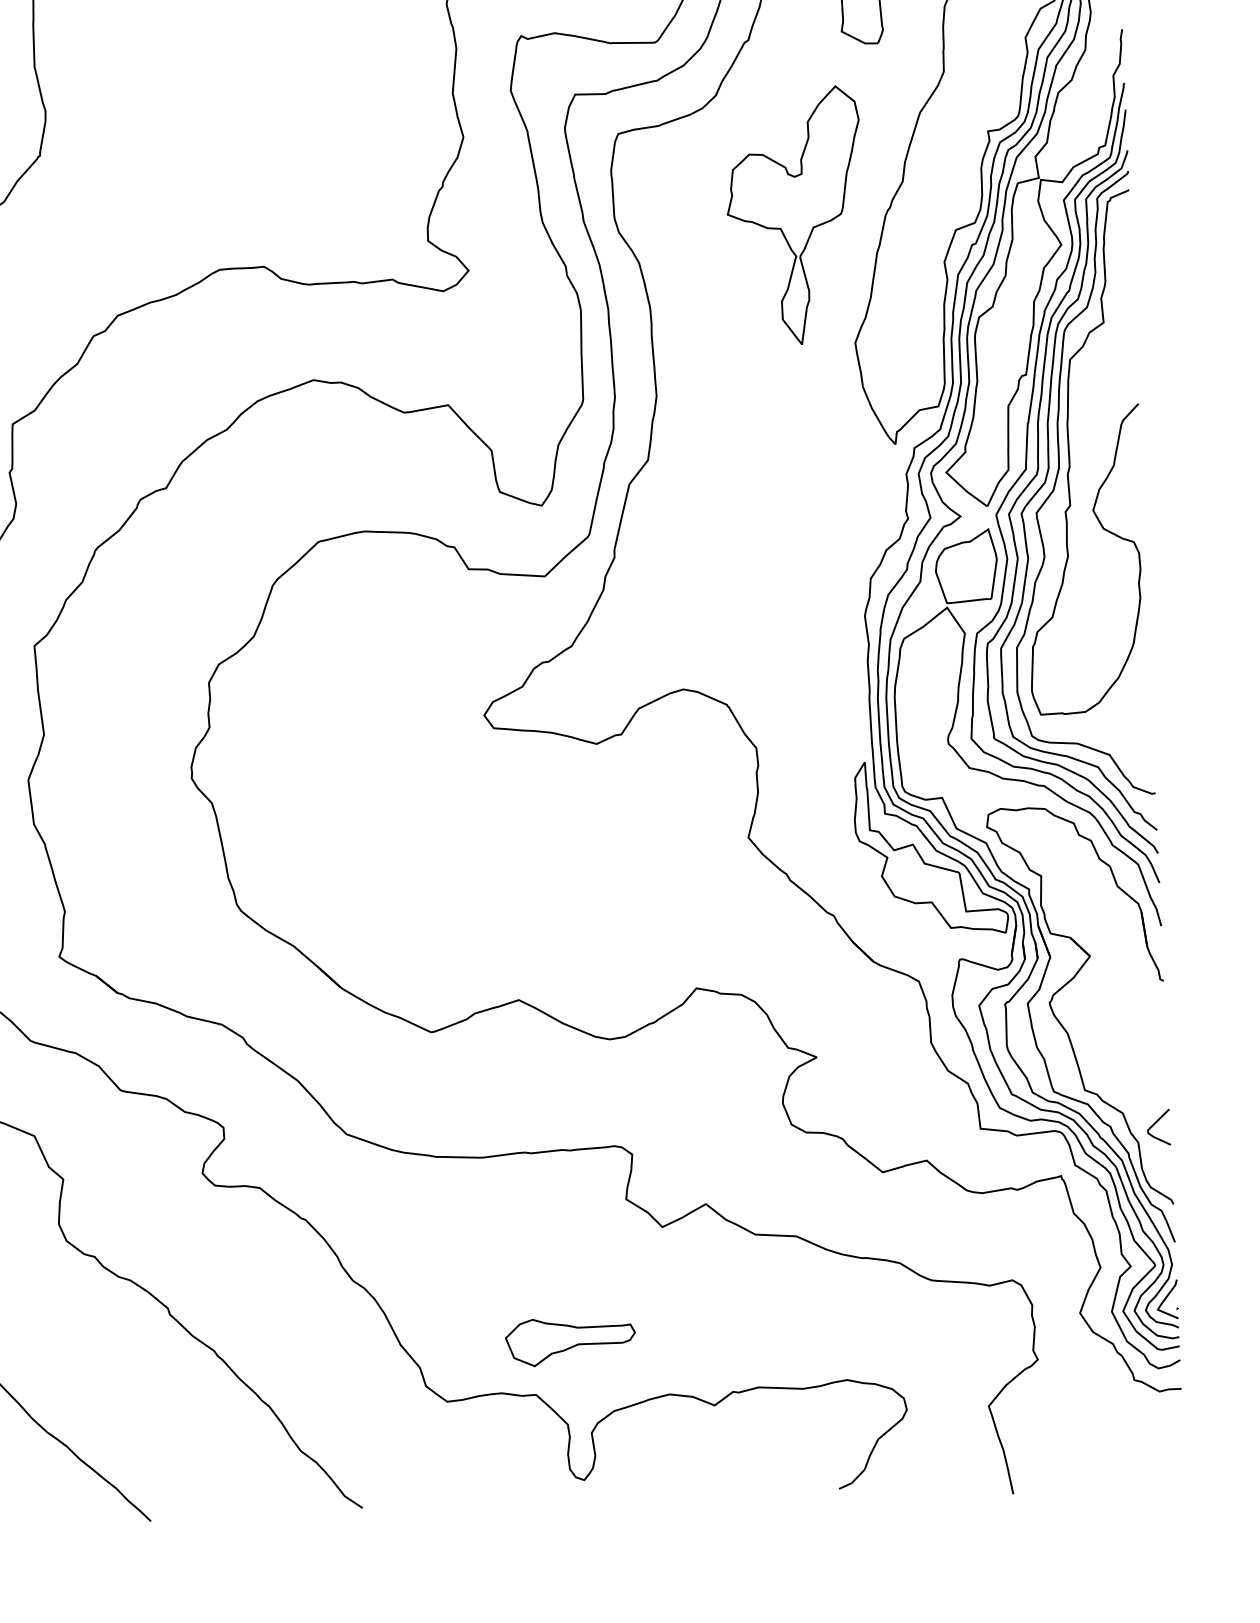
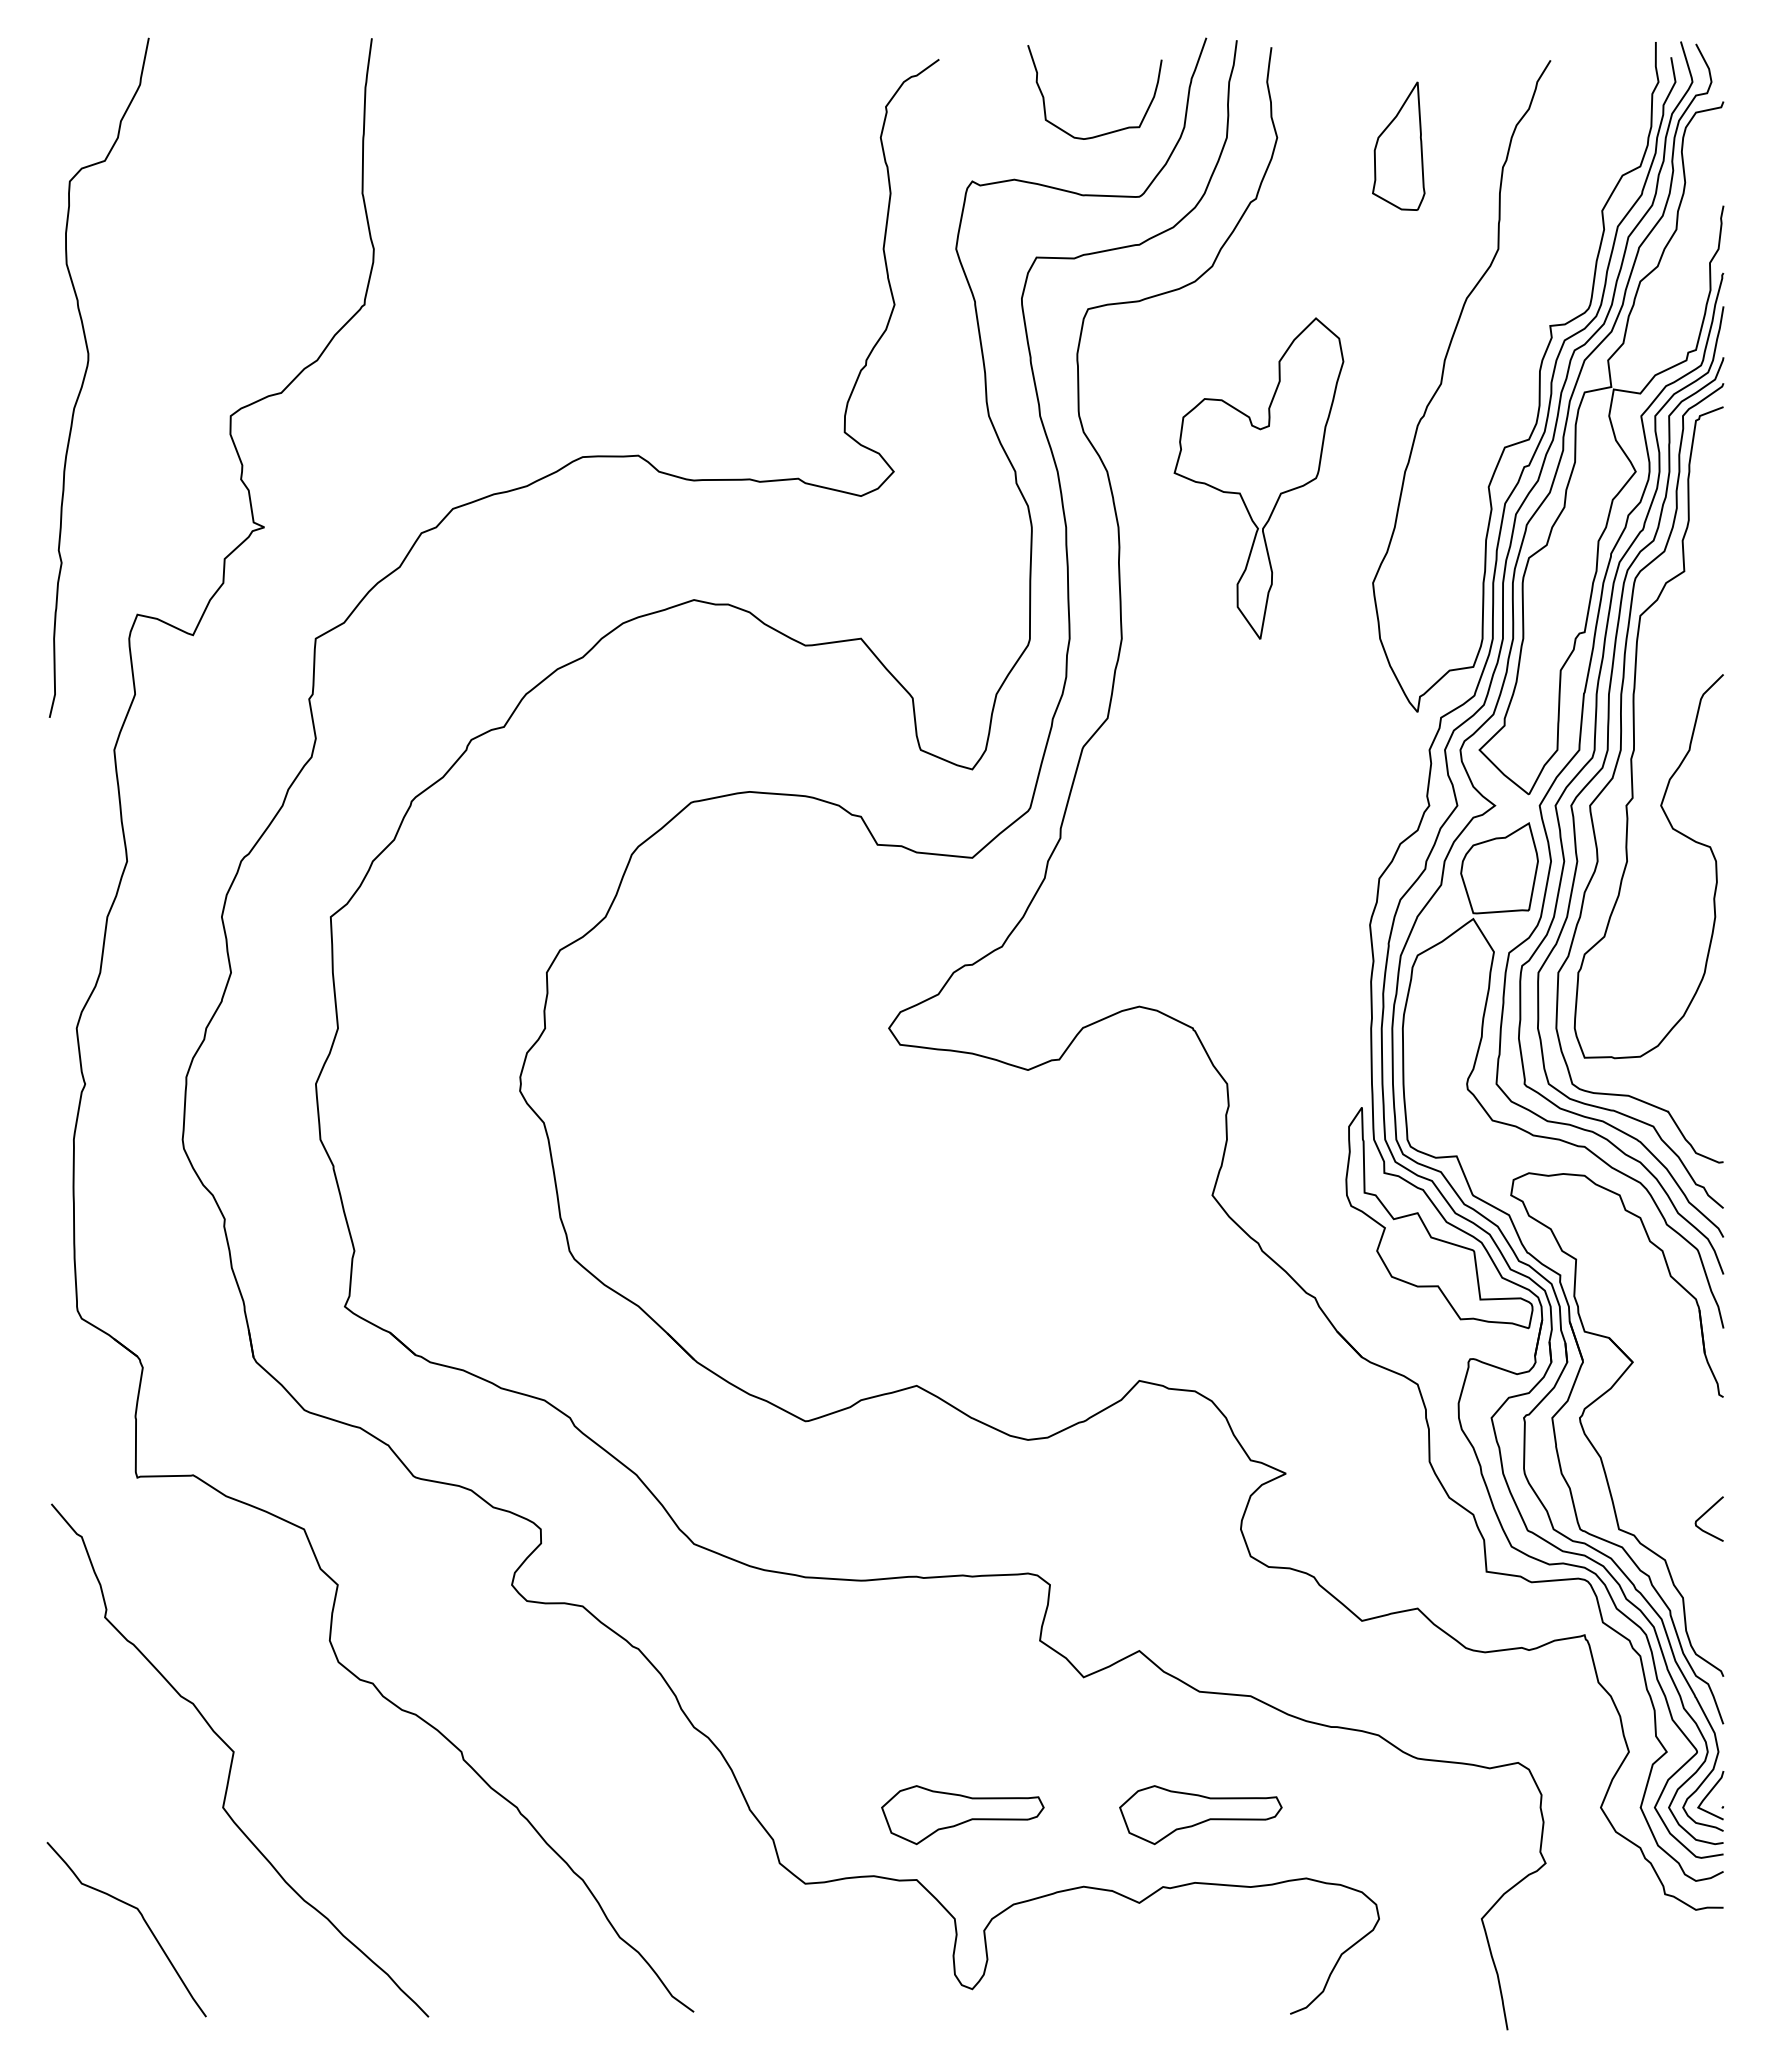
part: (794, 216) -> (1258, 478), moved
curve: (1155, 1124) -> (1705, 1514), moved
part: (760, 1333) -> (1200, 1815), added

